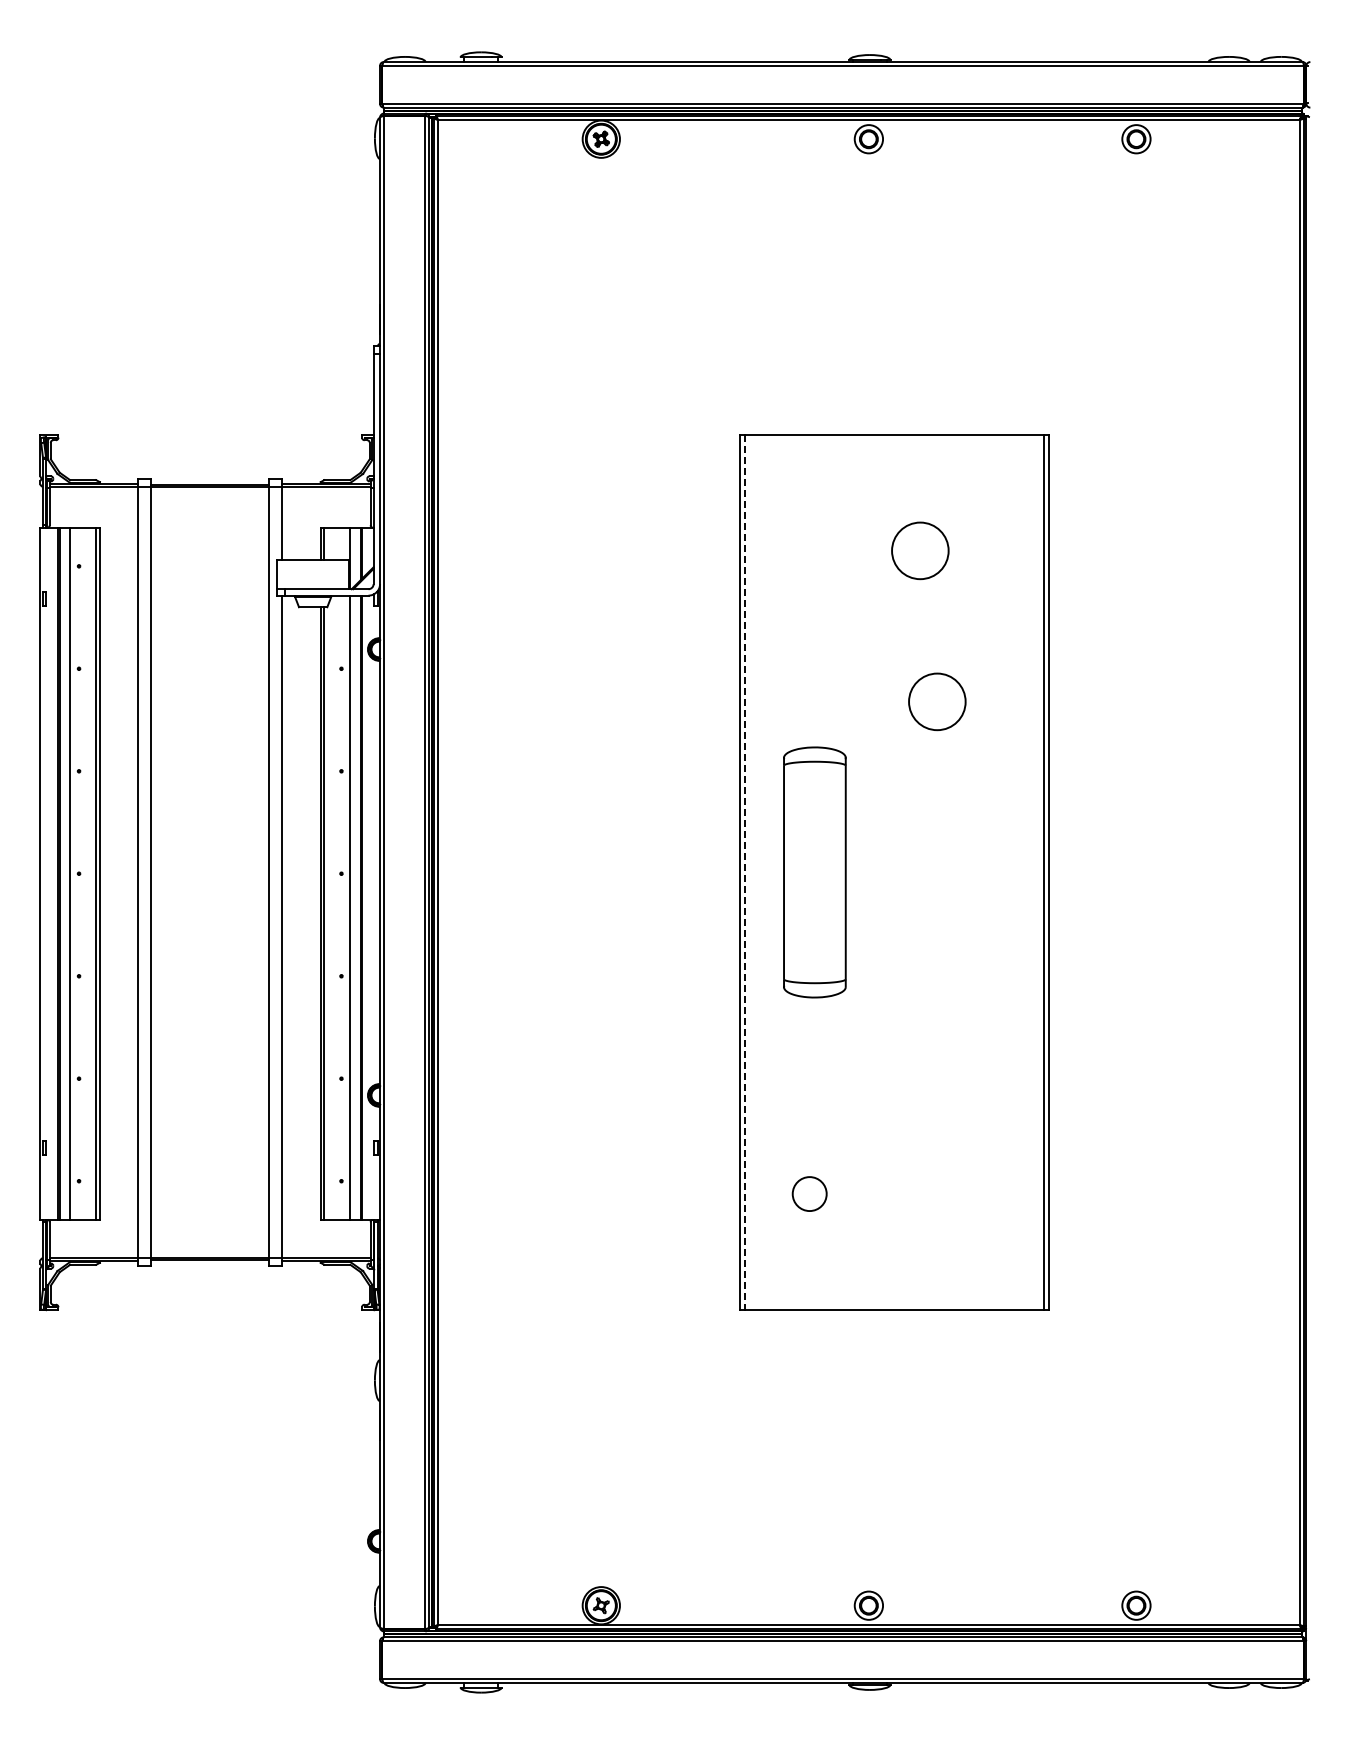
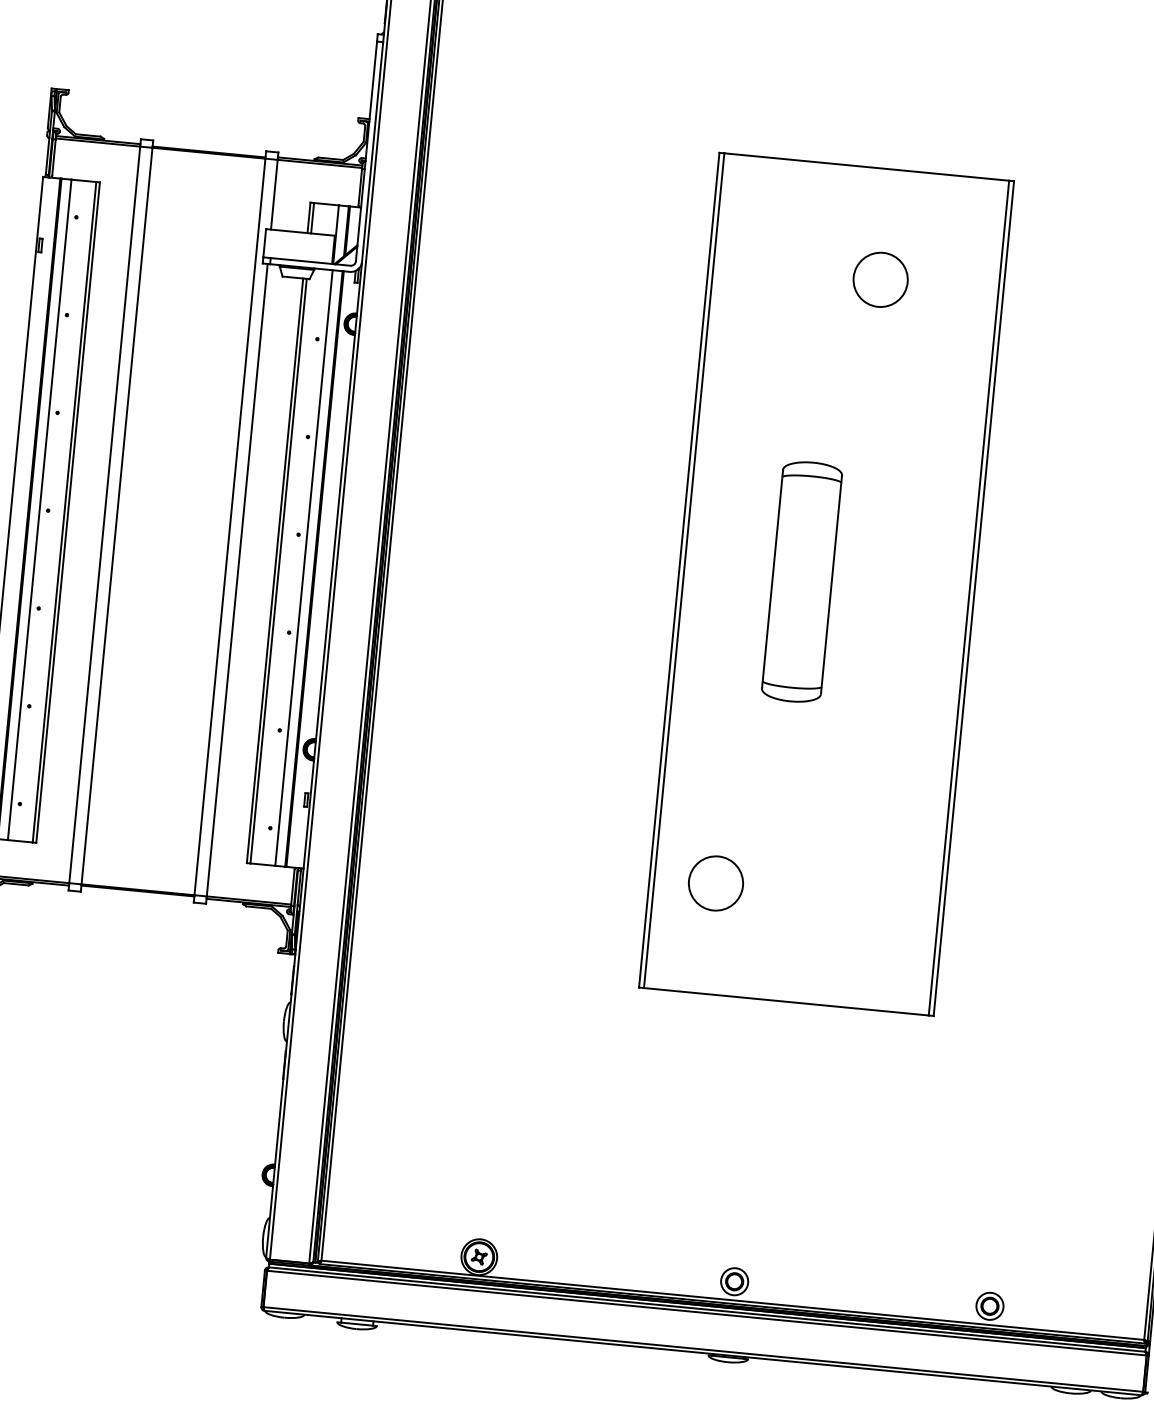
circle: (937, 701) -> (883, 425), removed
line: (745, 872) -> (684, 570), dashed -> solid
part: (814, 872) -> (801, 582), moved
circle: (809, 1193) -> (715, 882), size x1.67

